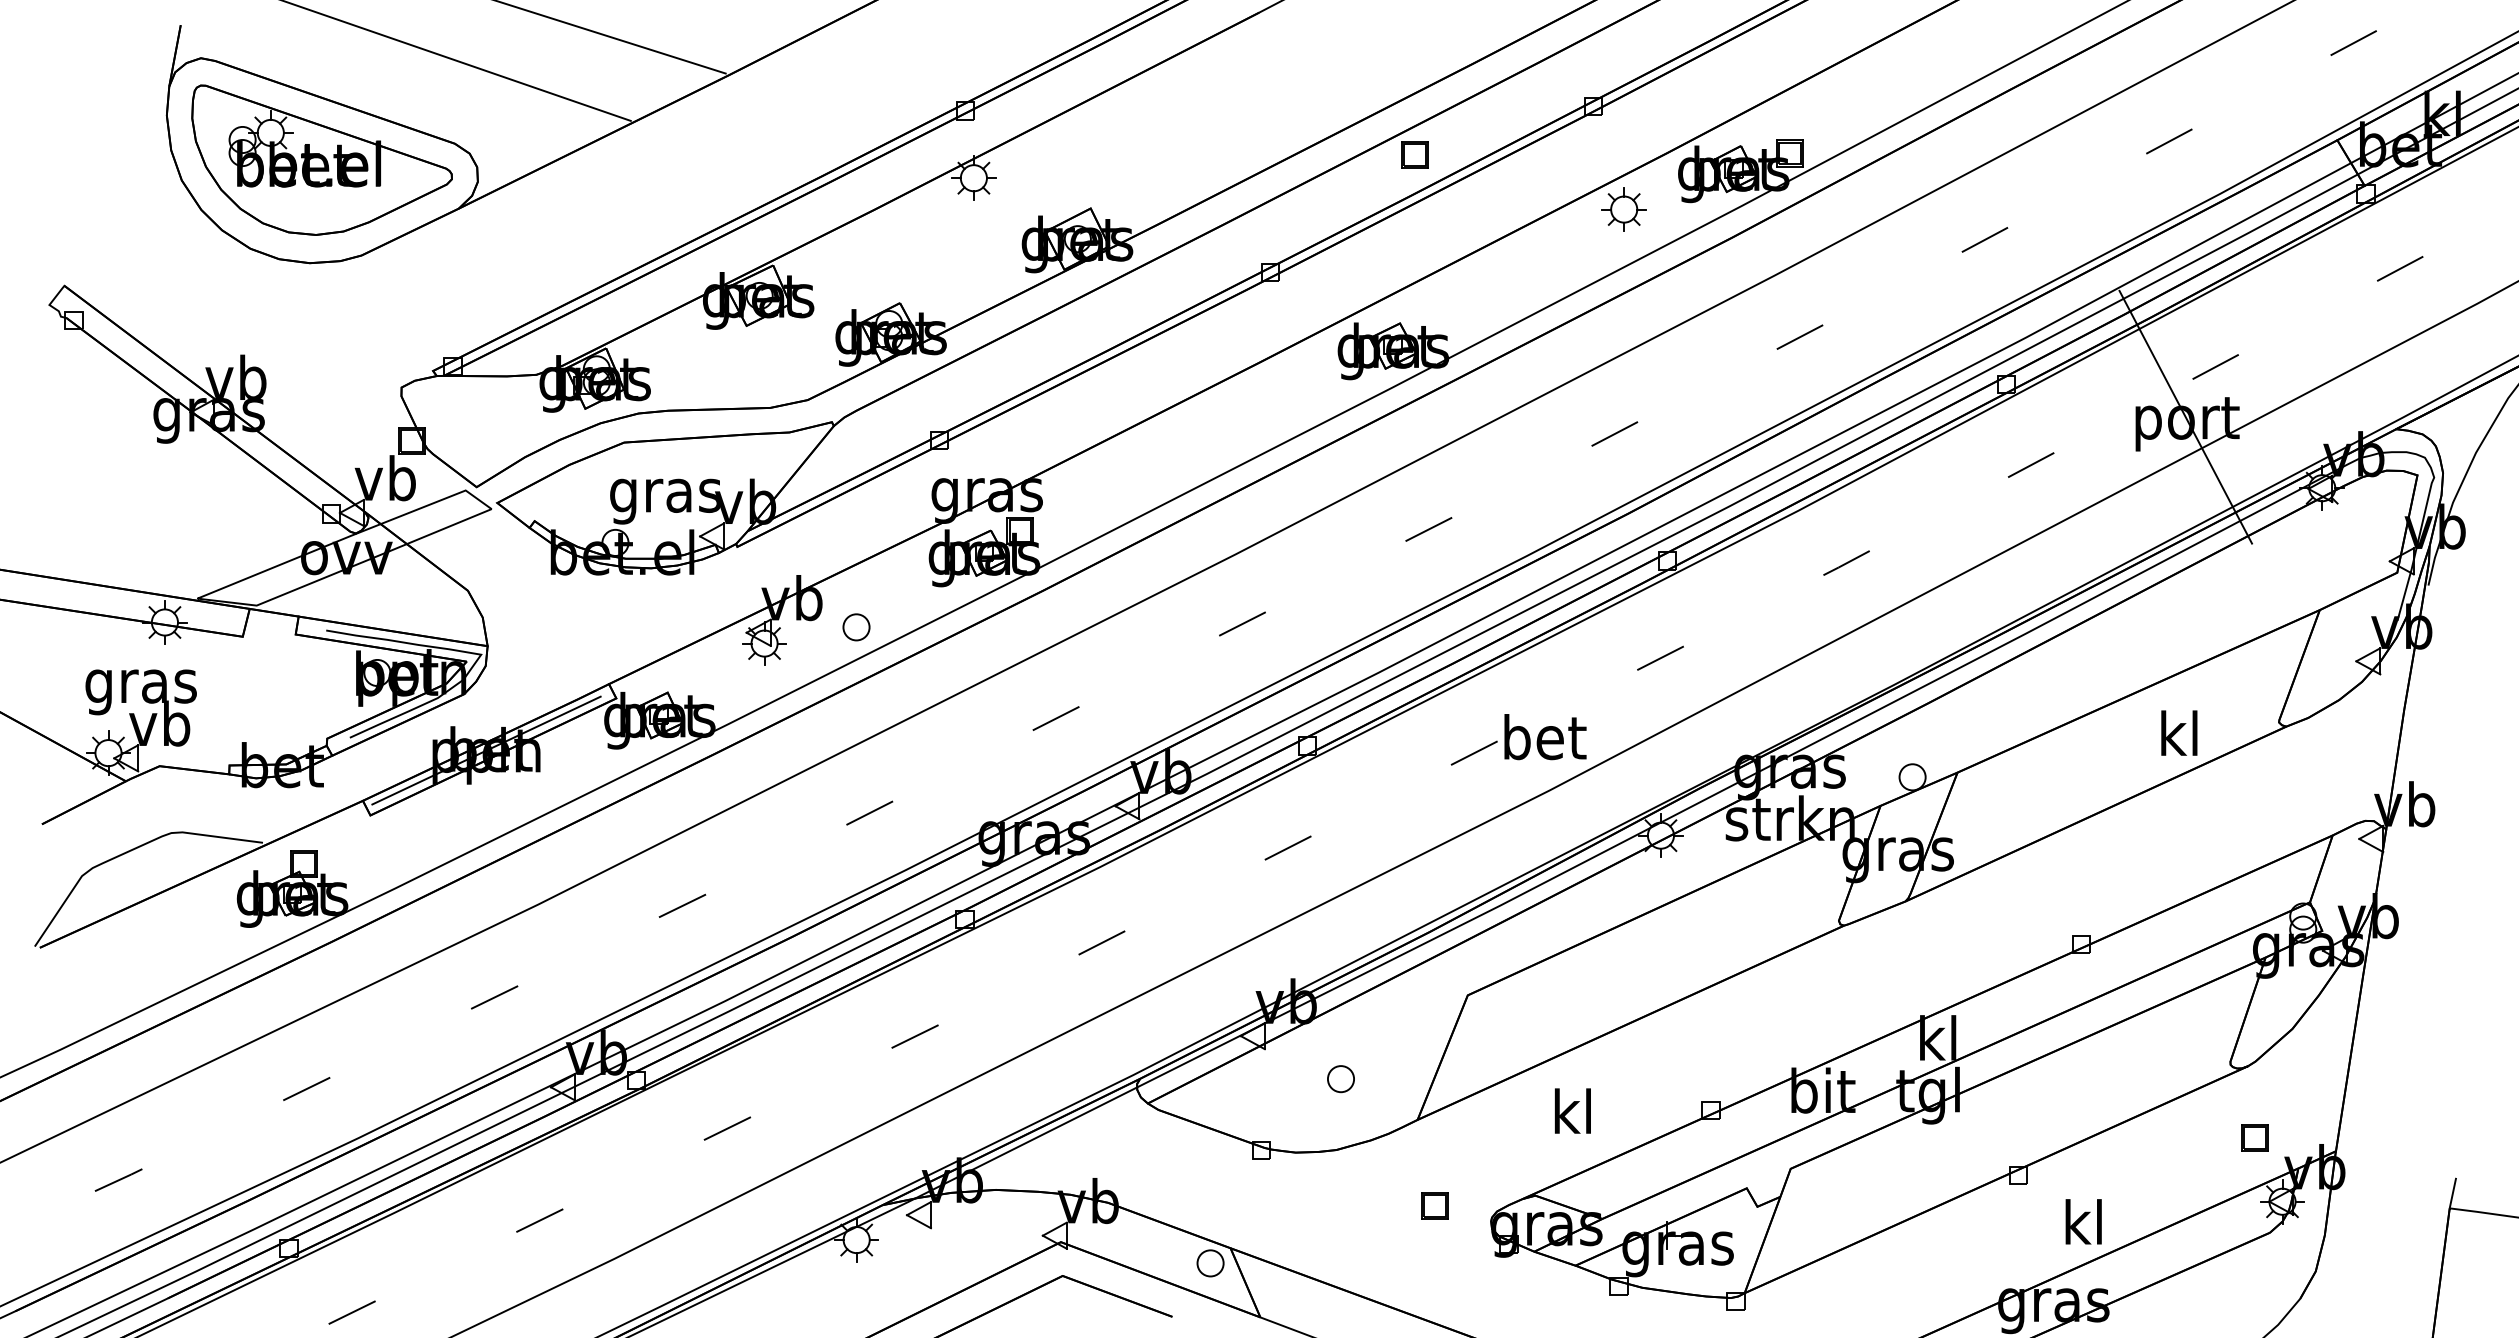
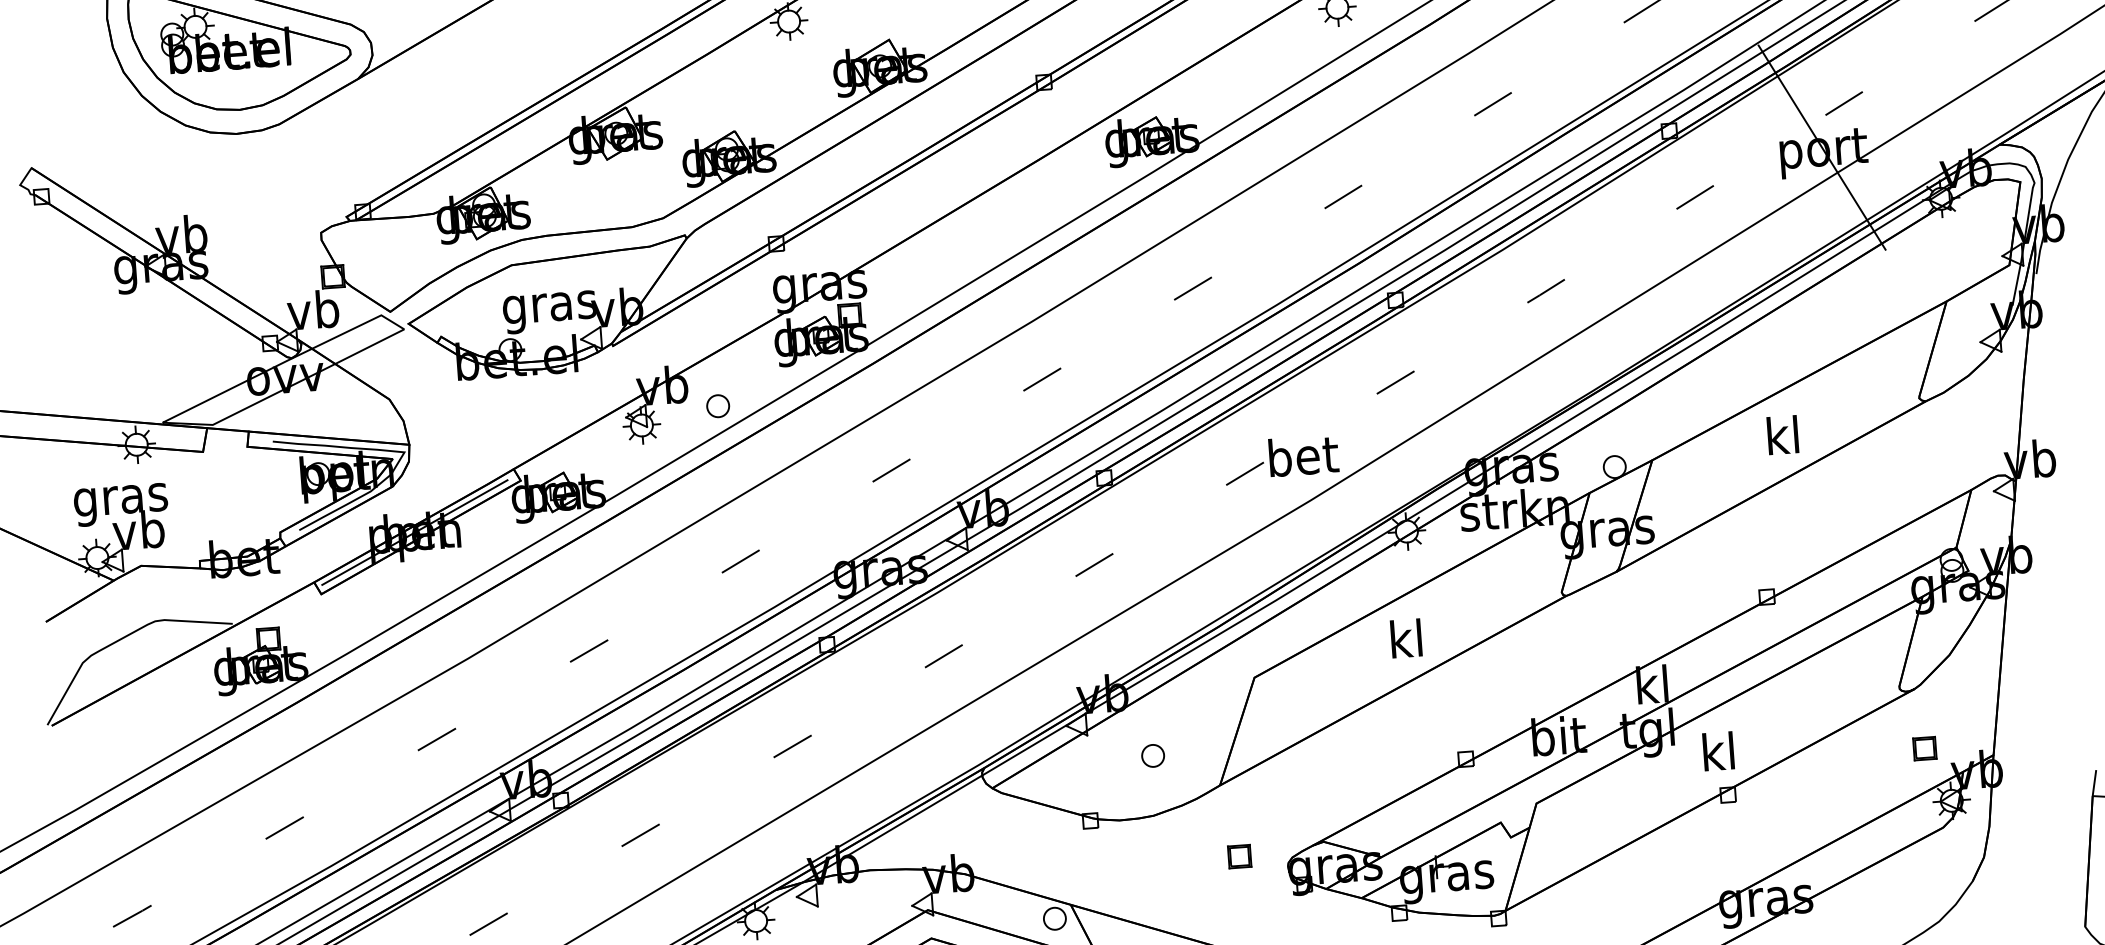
text: (2179, 732) -> (1782, 434), moved
text: (1572, 1110) -> (1405, 637), moved
text: (2083, 1221) -> (1718, 751), moved

